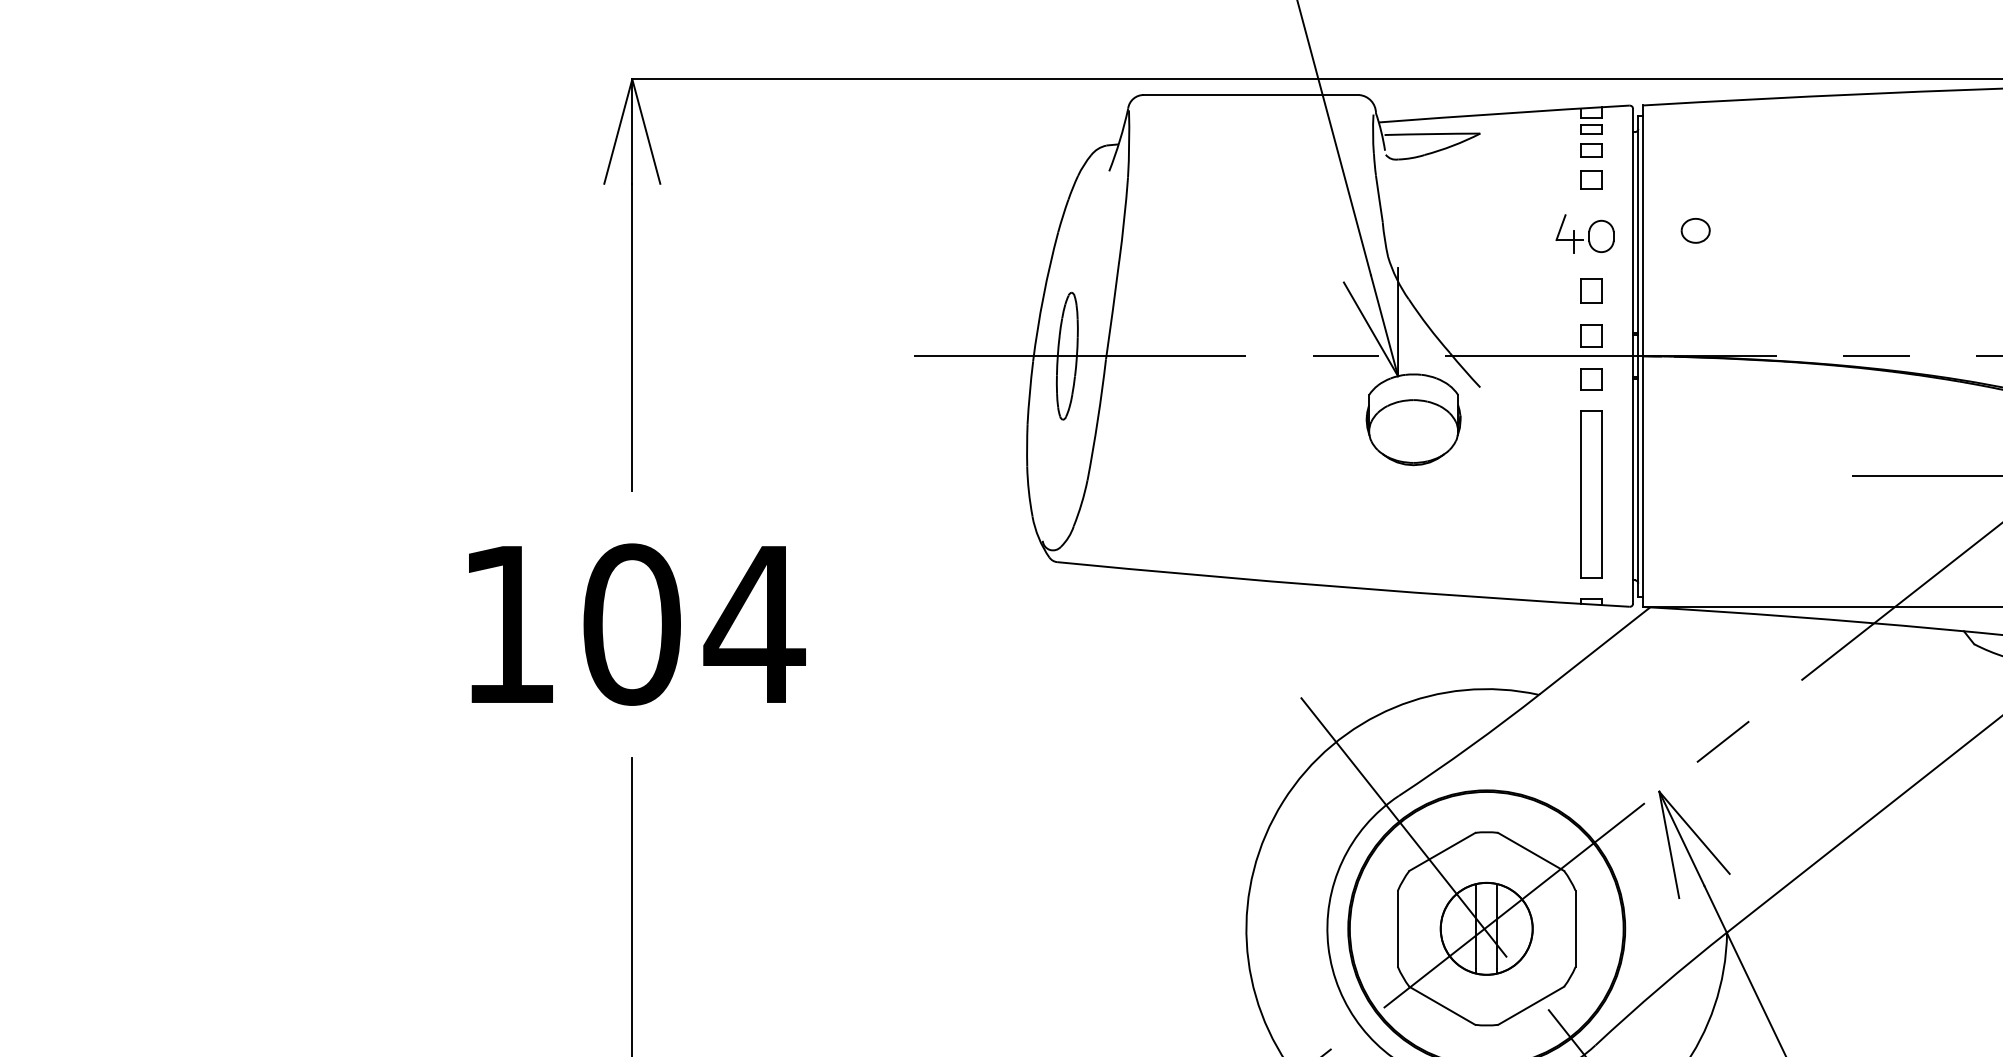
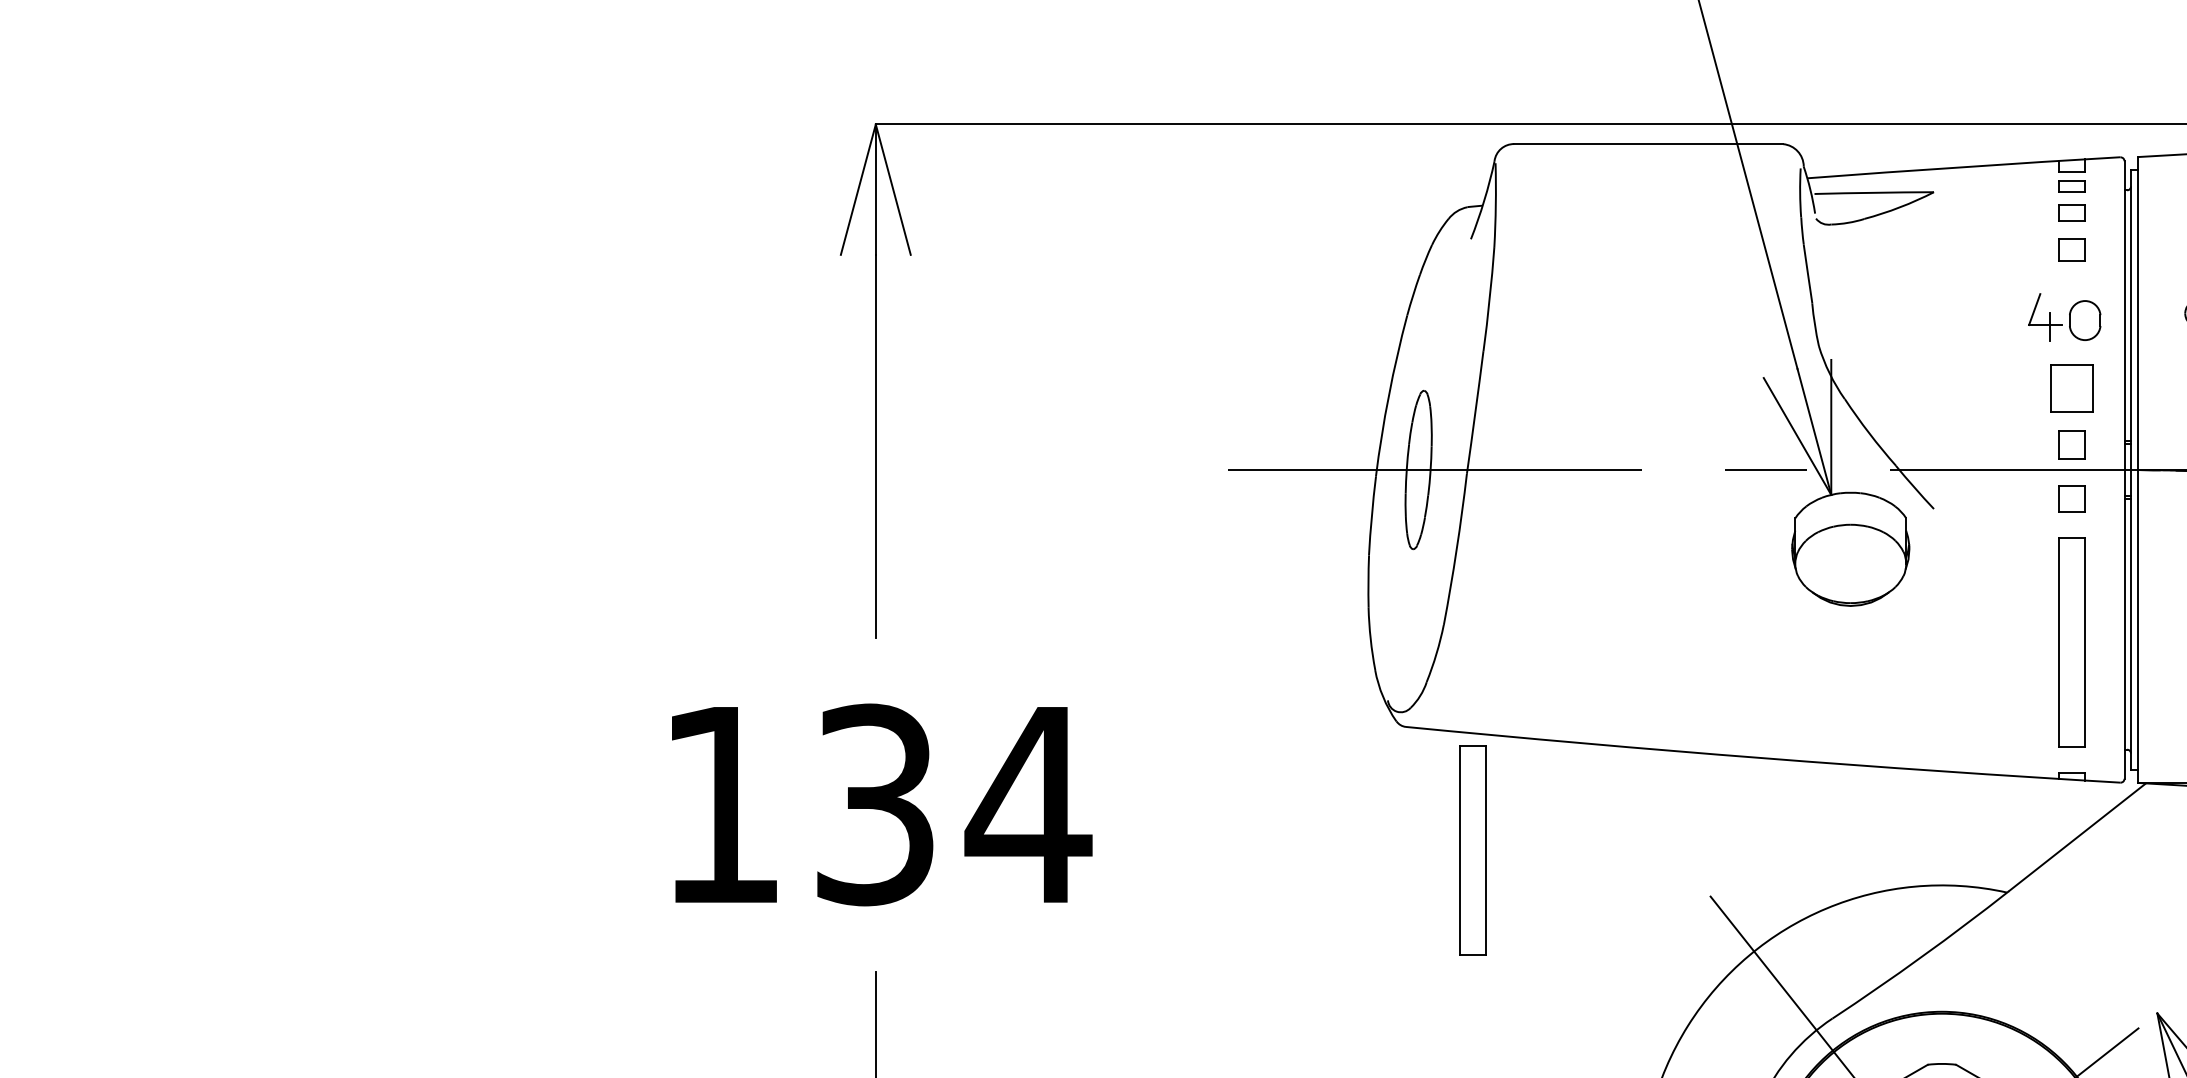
part: (1591, 290) -> (2072, 387), size x1.6
text: (631, 624) -> (874, 804), 104 -> 134
part: (1111, 661) -> (1473, 850), added

